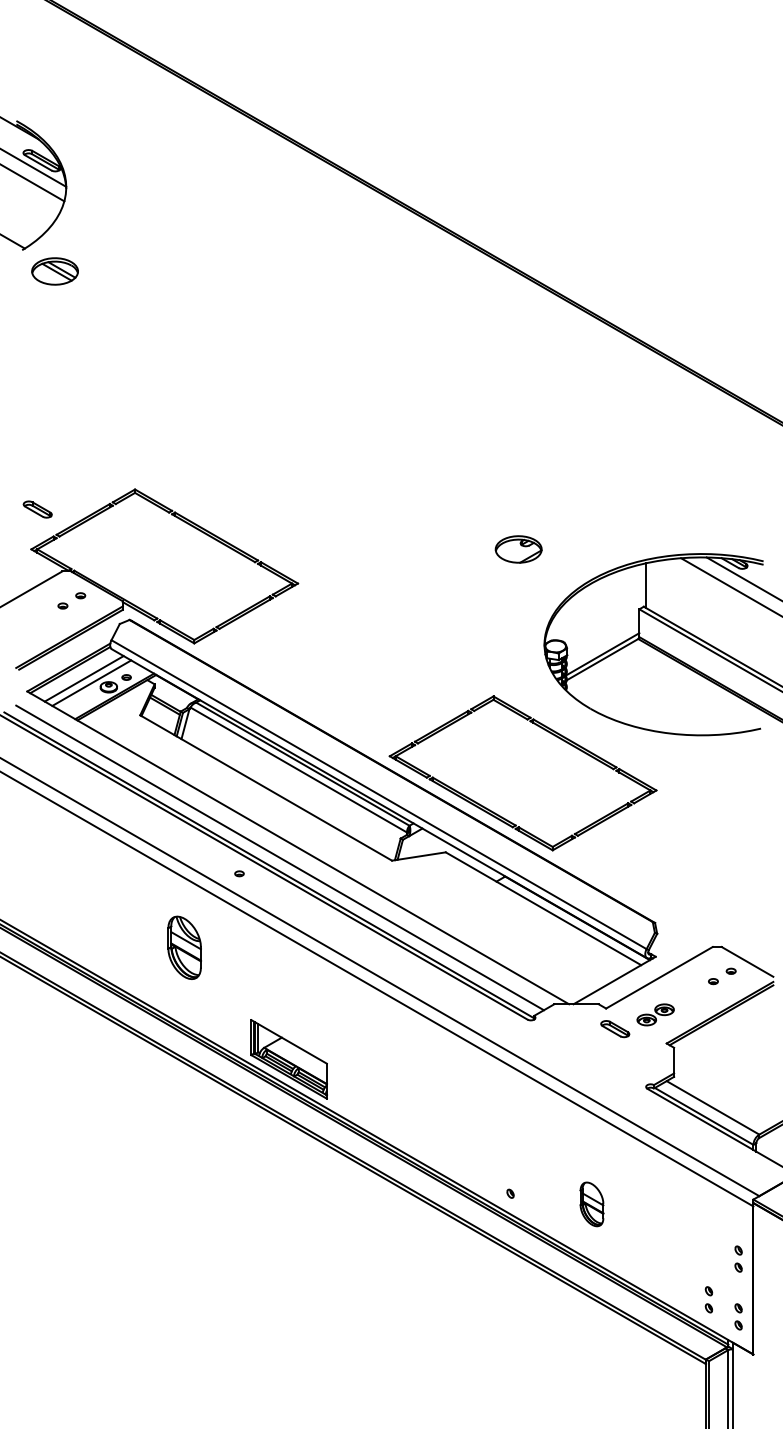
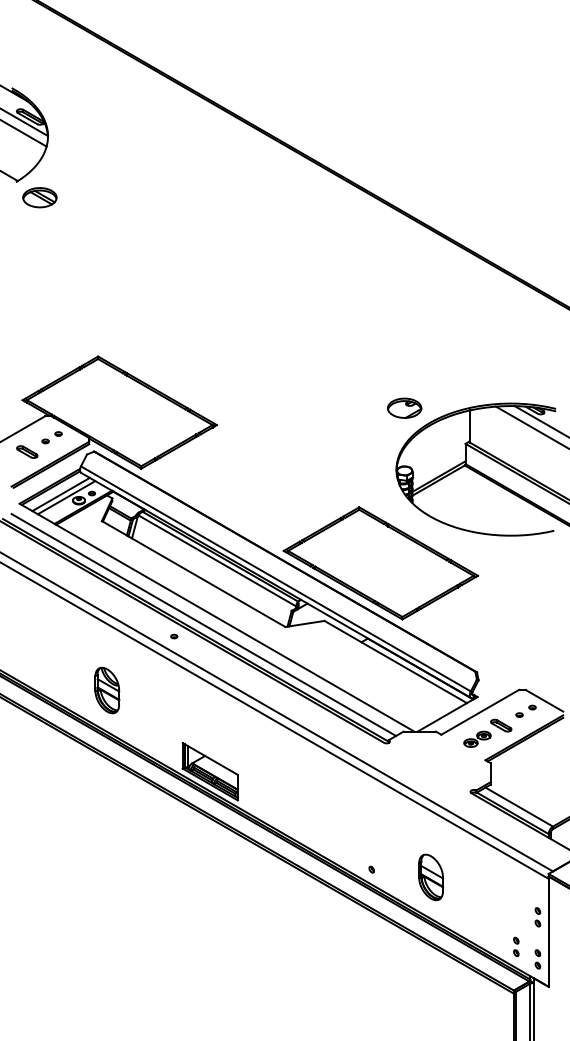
part: (37, 509) -> (27, 452), moved
part: (518, 549) -> (404, 408), moved
part: (184, 947) -> (107, 690), moved
part: (615, 1029) -> (501, 725), moved
part: (591, 1204) -> (430, 877), size x1.43

